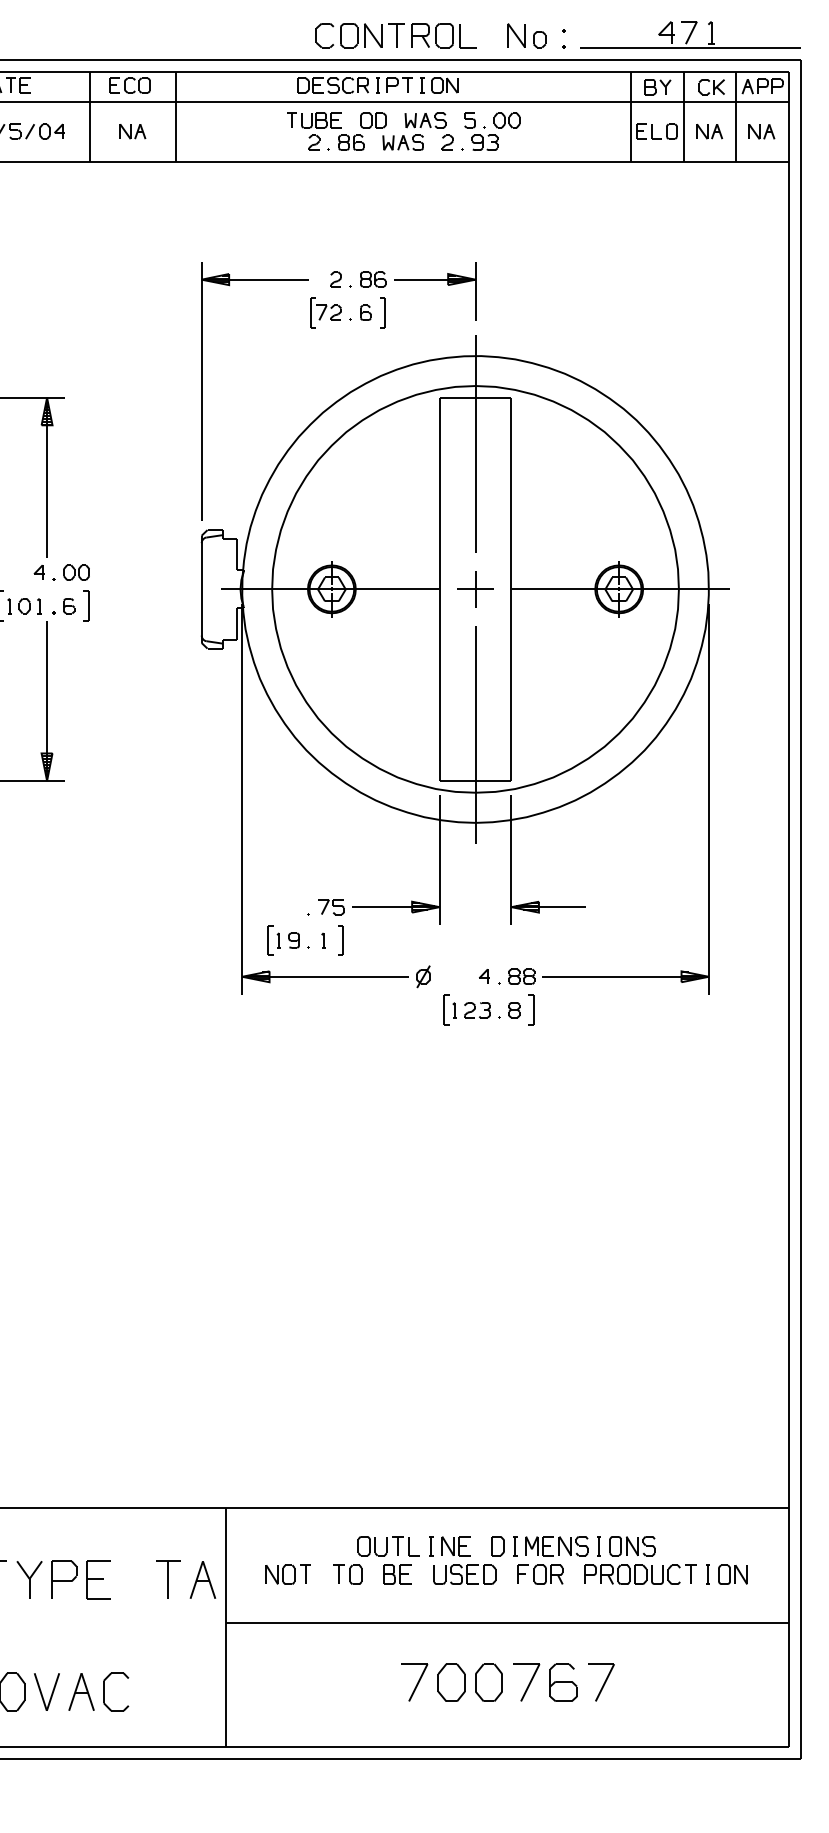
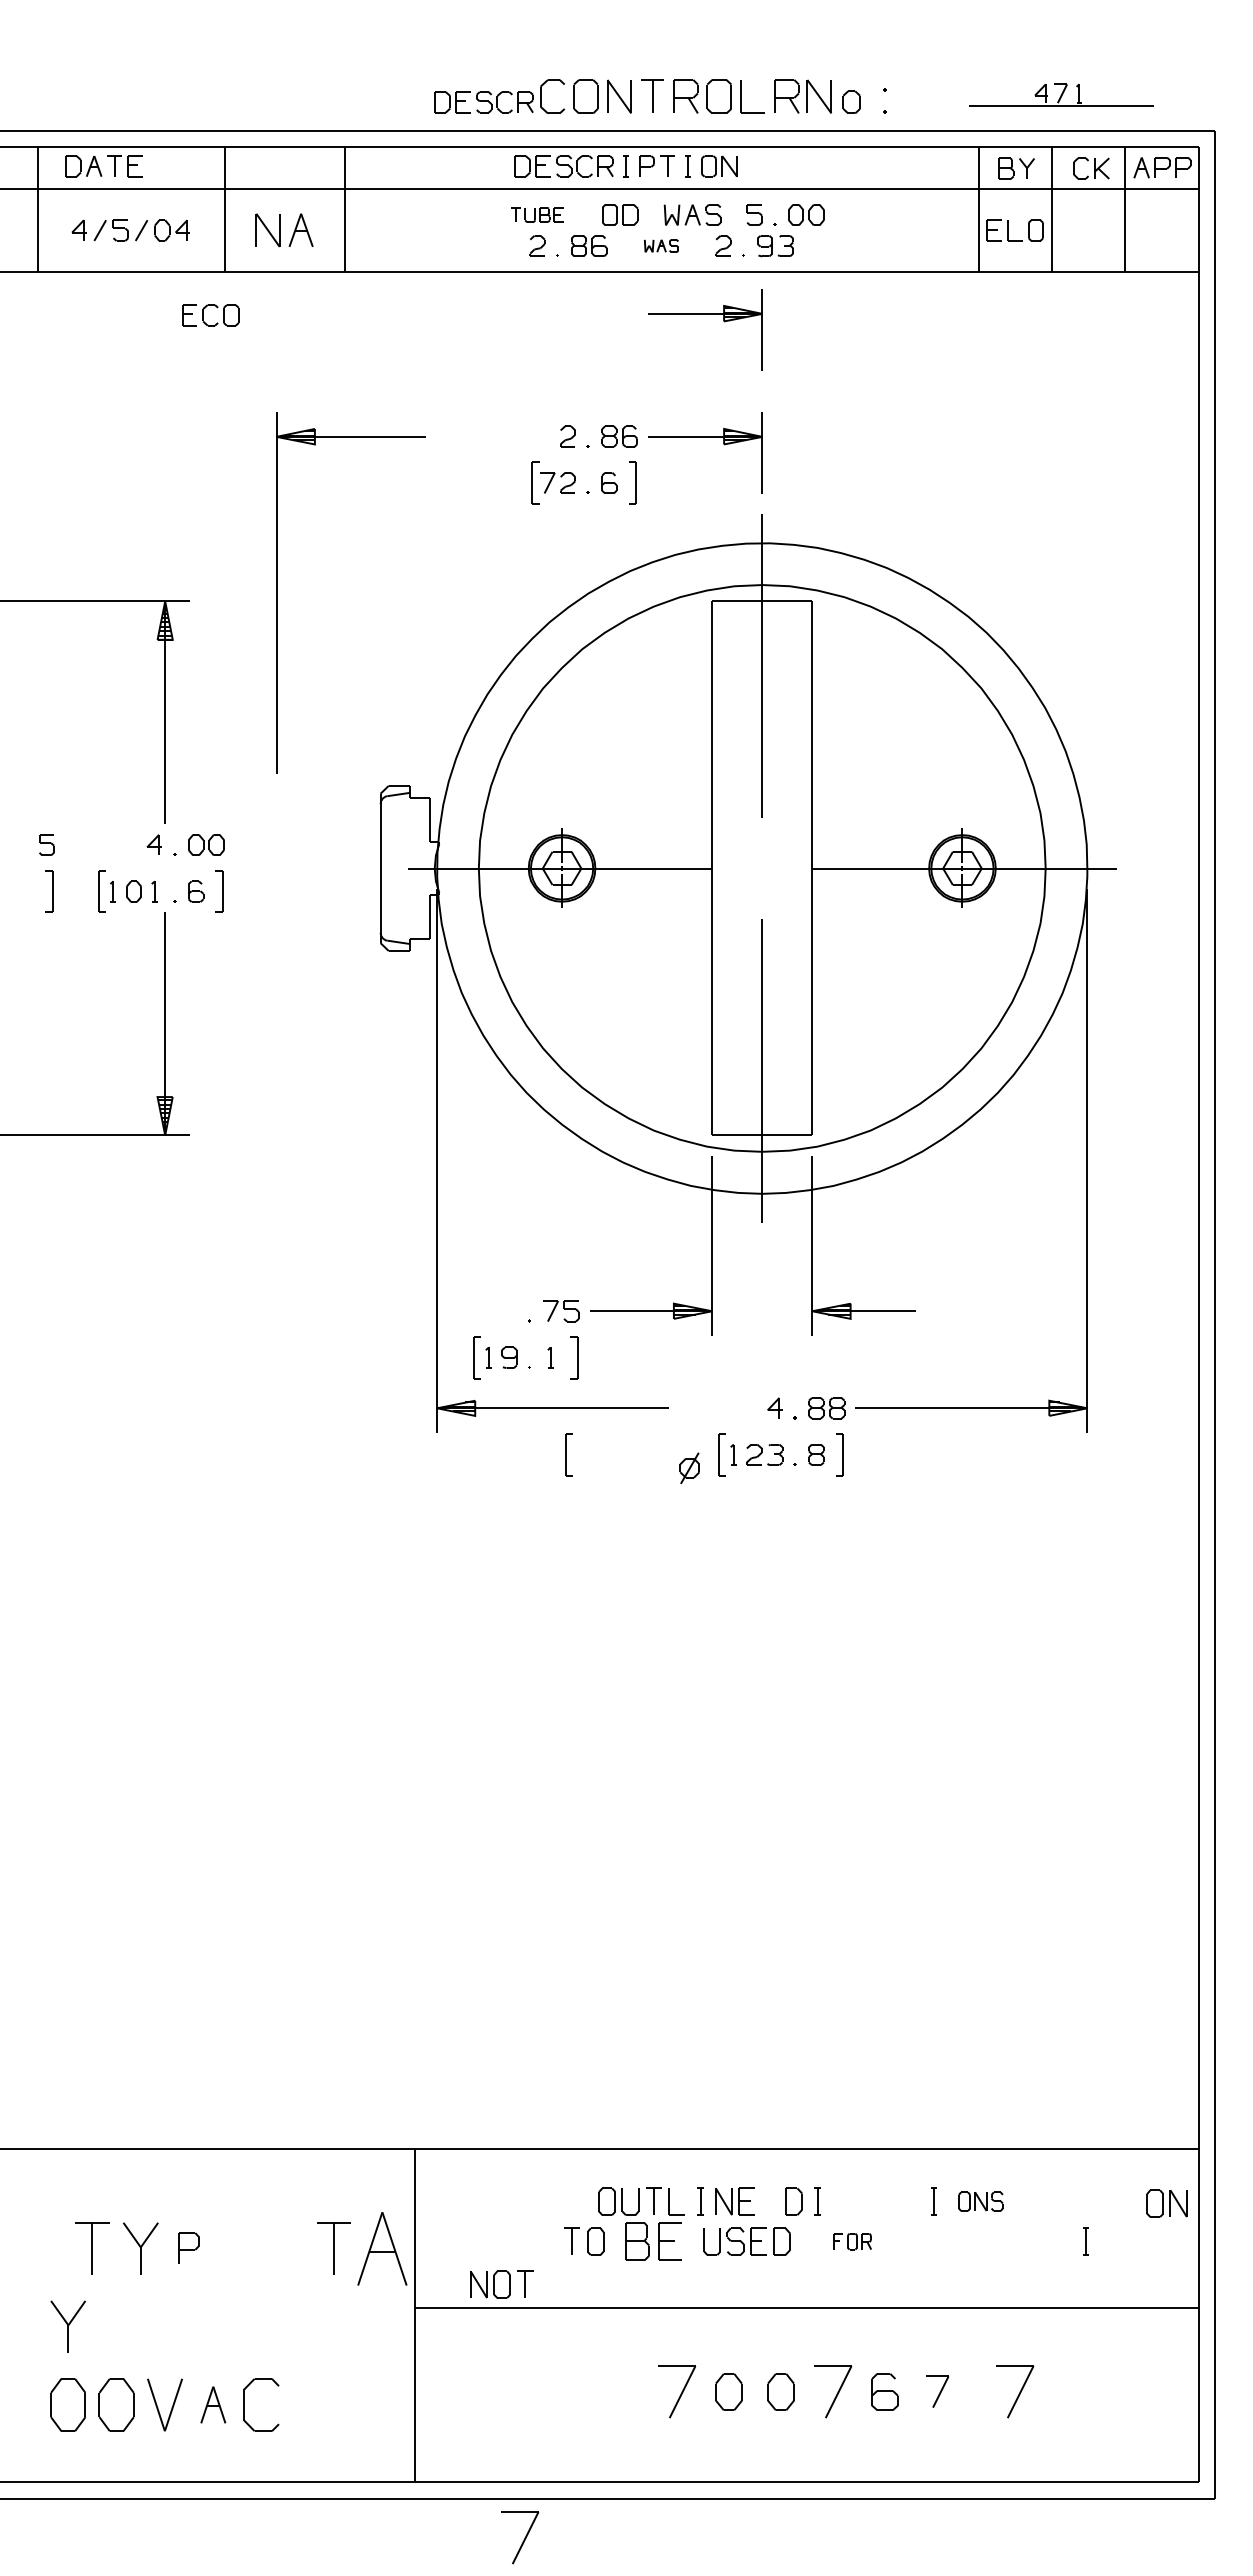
part: (690, 34) -> (1061, 94), size x0.6
part: (492, 35) -> (786, 96), added
part: (275, 39) -> (483, 102), added
part: (124, 85) -> (203, 315), moved
part: (314, 120) -> (537, 214), size x0.7
part: (132, 131) -> (284, 230), size x1.6
part: (709, 131) -> (1088, 230), removed
part: (762, 131) -> (1161, 230), removed
part: (403, 142) -> (661, 245), size x0.6
part: (434, 191) -> (705, 314), added
part: (202, 391) -> (277, 592), moved
part: (475, 589) -> (762, 868), removed
part: (423, 976) -> (689, 1468), moved
part: (336, 1009) -> (568, 1454), added
part: (556, 1545) -> (875, 2201), removed
part: (632, 1545) -> (980, 2201), size x0.7
part: (288, 1574) -> (501, 2284), moved
part: (397, 1574) -> (653, 2241), size x1.4
part: (540, 1574) -> (852, 2241), size x0.6
part: (640, 1574) -> (991, 2241), removed
part: (732, 1574) -> (1166, 2203), moved
part: (63, 1579) -> (188, 2248), size x0.6
part: (98, 1579) -> (236, 2248), removed
part: (203, 1579) -> (382, 2248), size x1.4
part: (451, 1682) -> (728, 2391), size x0.7
part: (488, 1682) -> (780, 2391), size x0.7
part: (563, 1682) -> (884, 2391), size x0.7
part: (601, 1682) -> (937, 2391), size x0.6
part: (657, 1682) -> (1015, 2391), added
part: (81, 1691) -> (213, 2404), size x0.7
part: (302, 1787) -> (520, 2537), added

